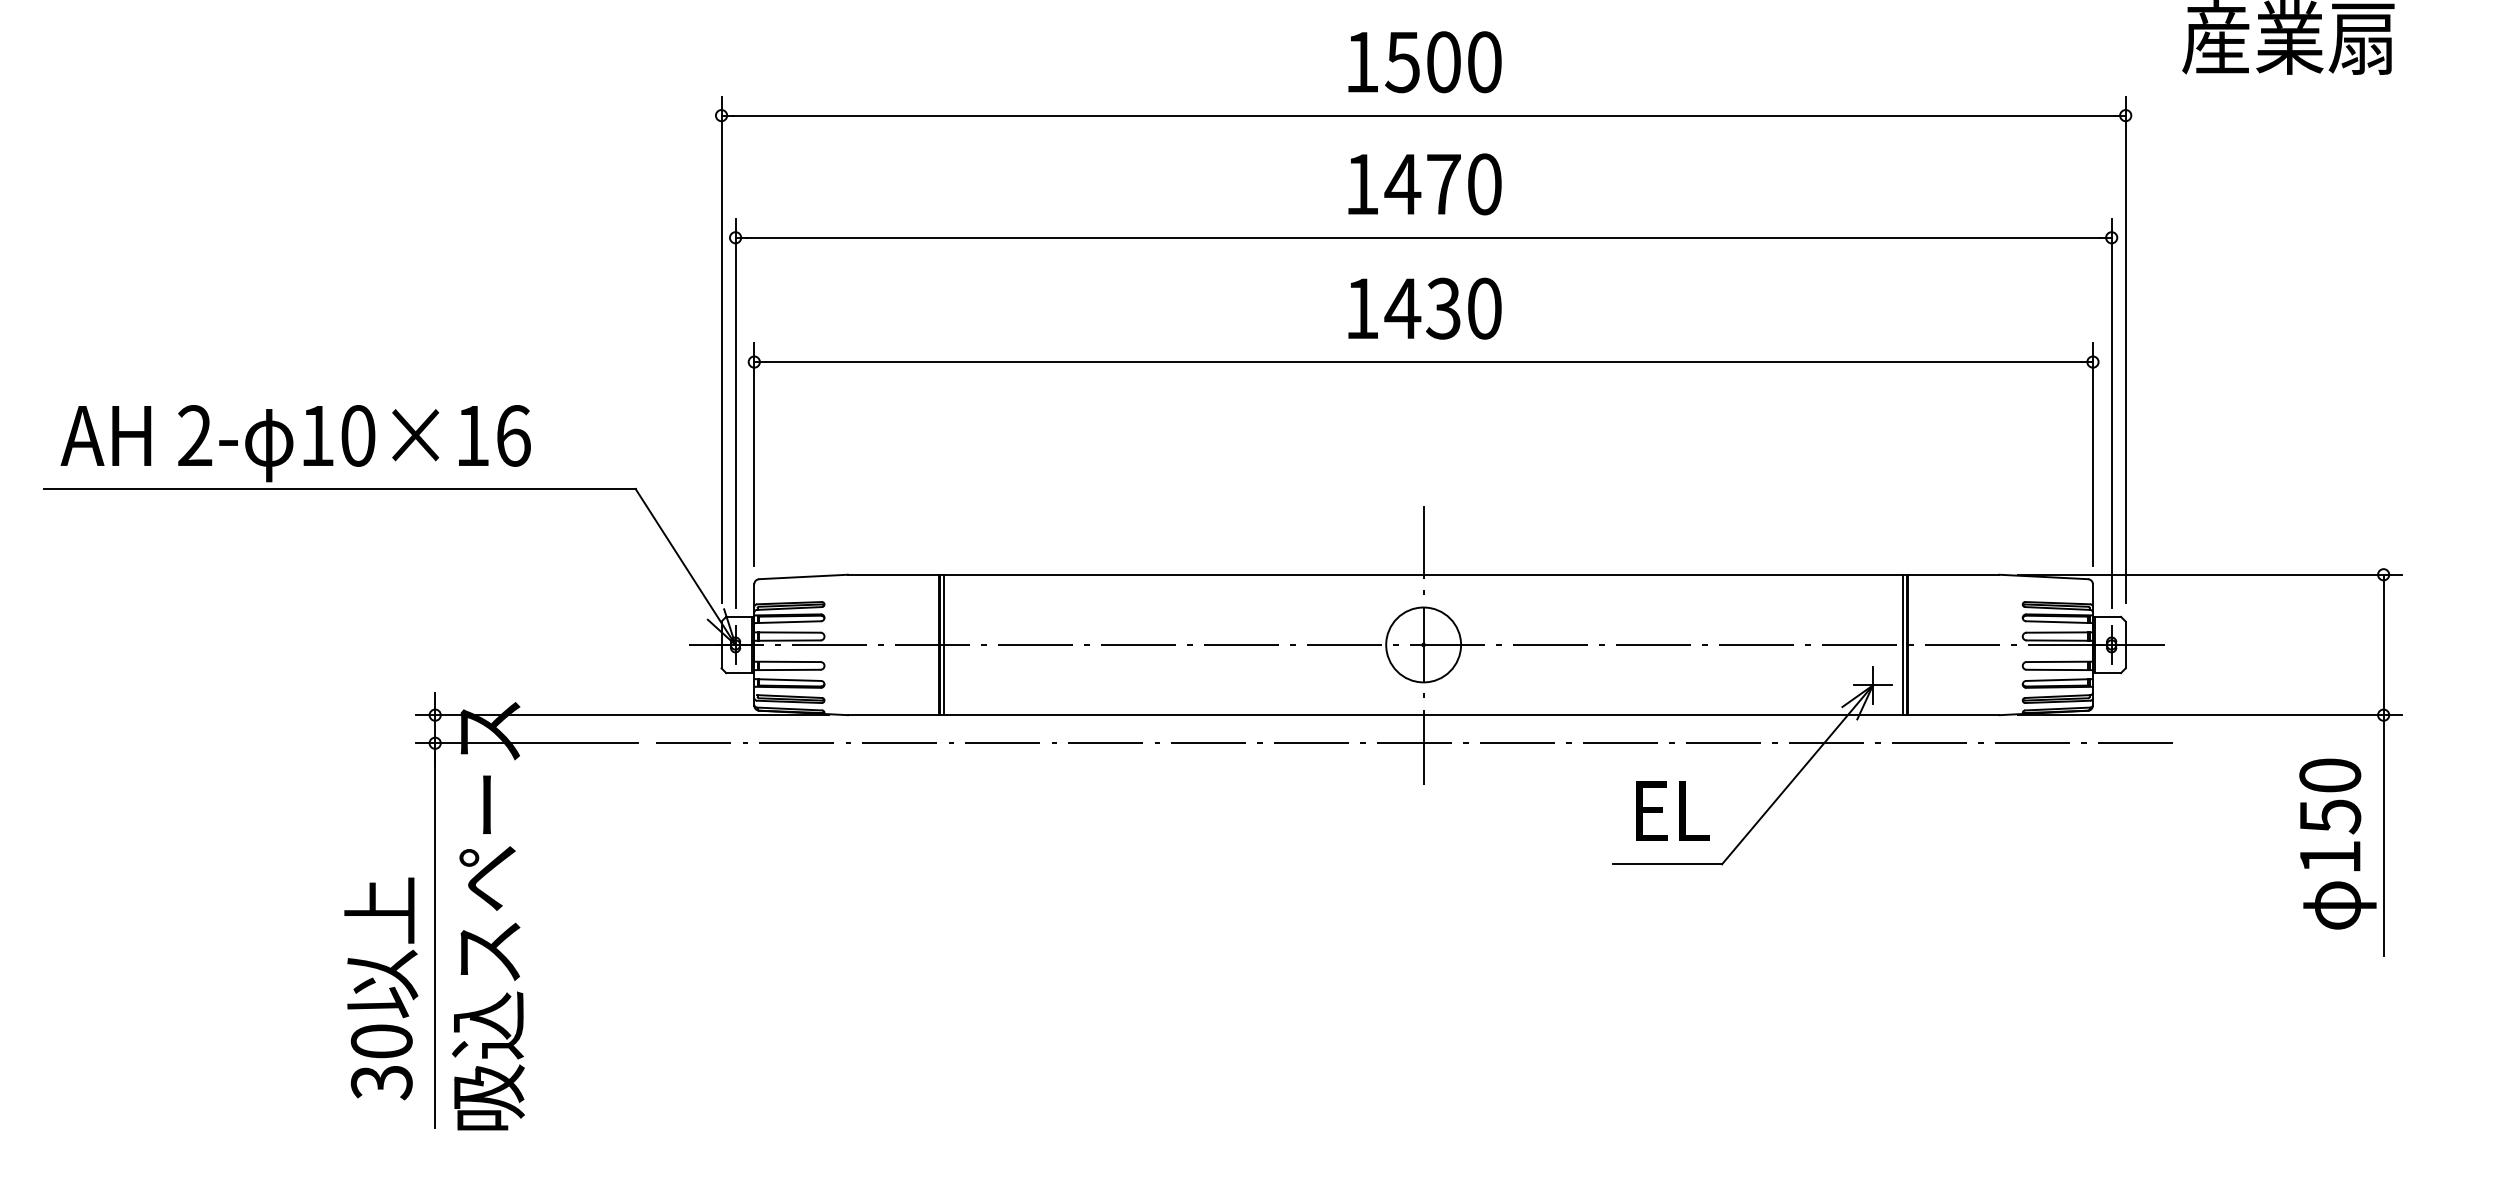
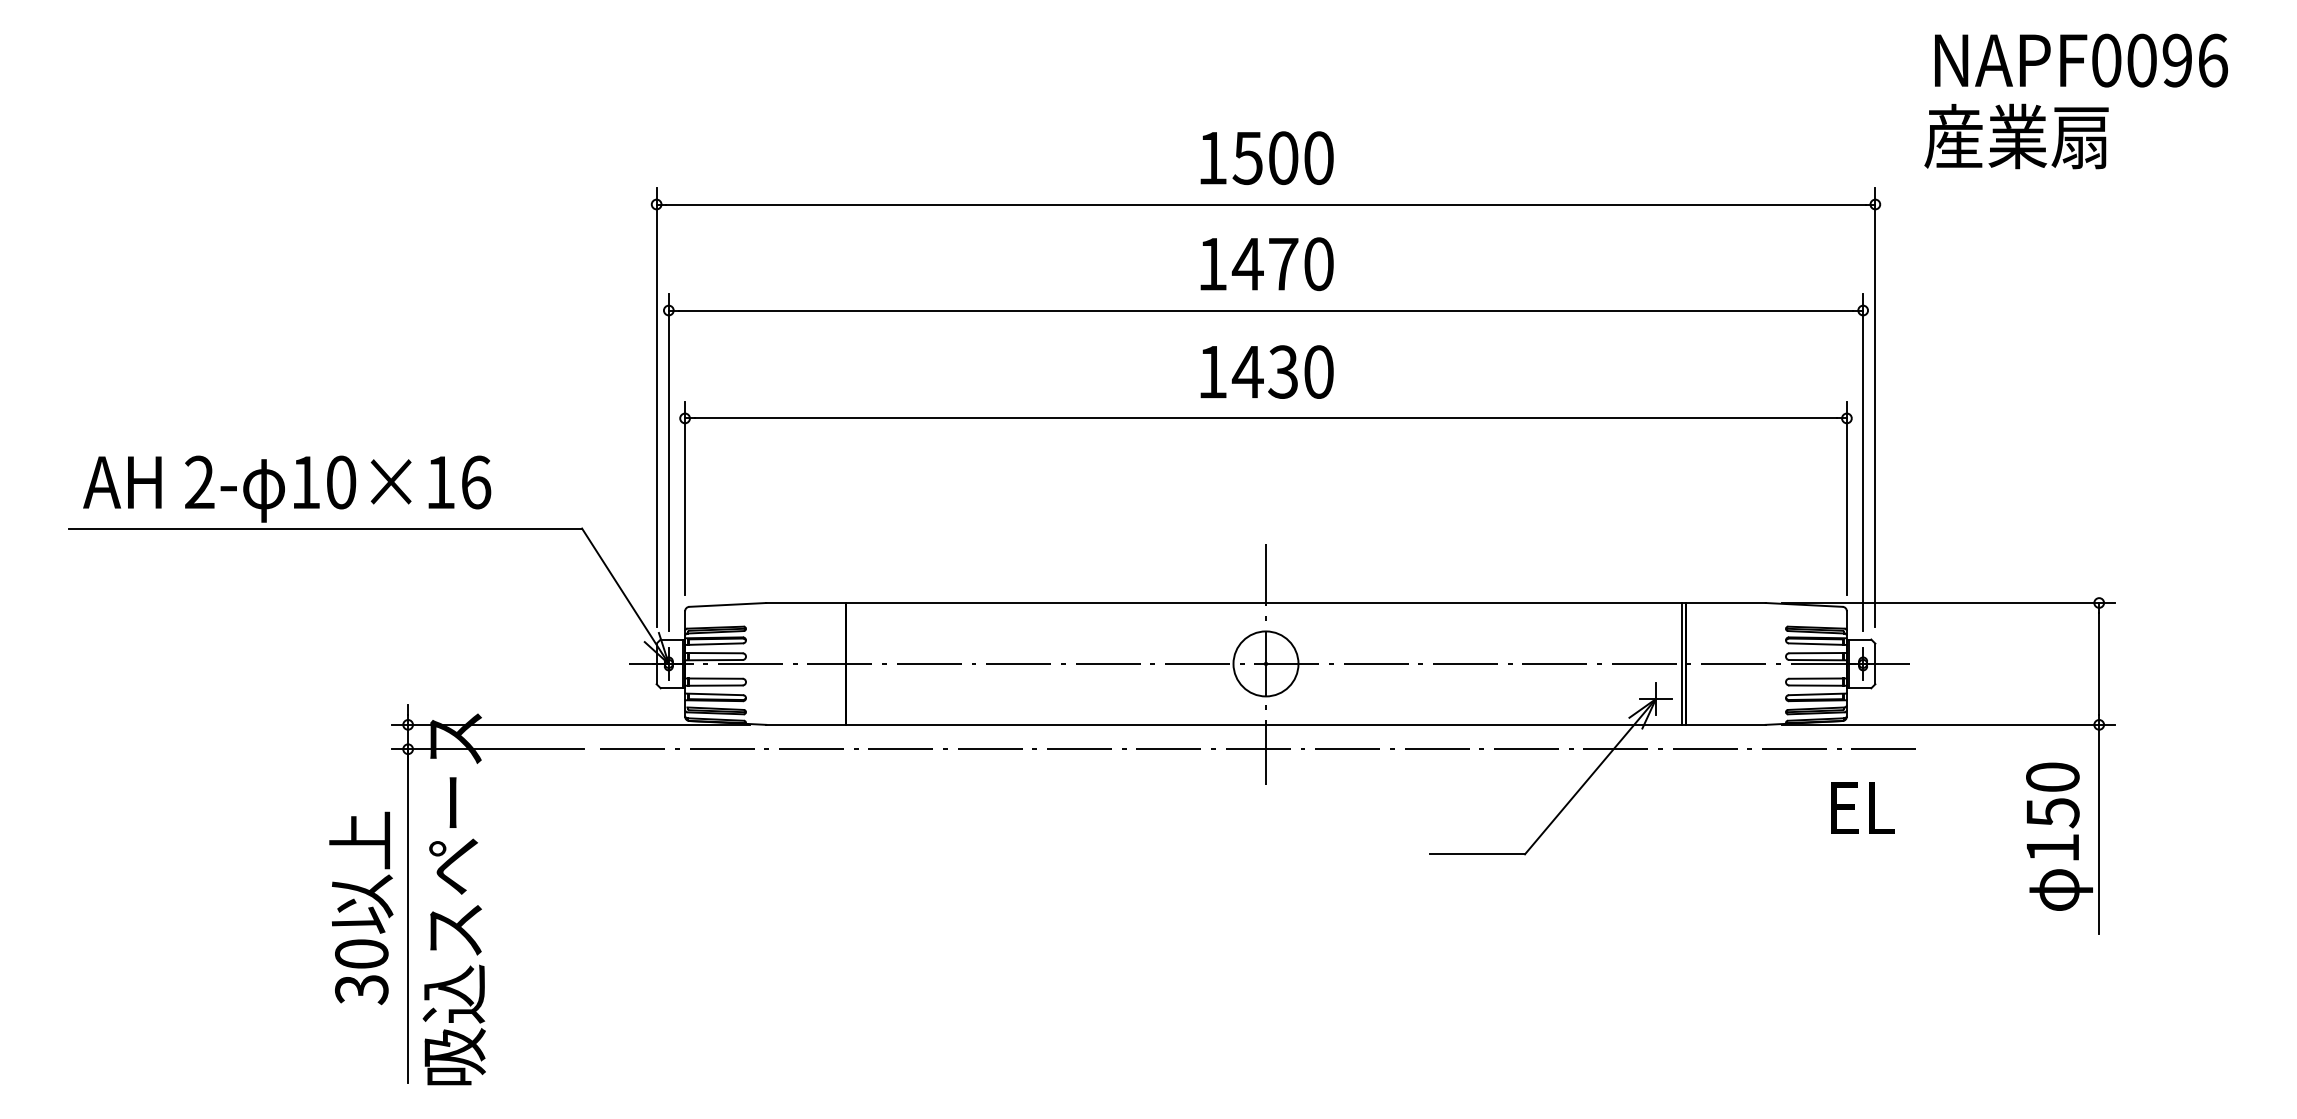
line: (943, 644) -> (849, 663), removed
text: (1671, 810) -> (1862, 807), moved
text: (381, 988) -> (361, 908), moved

